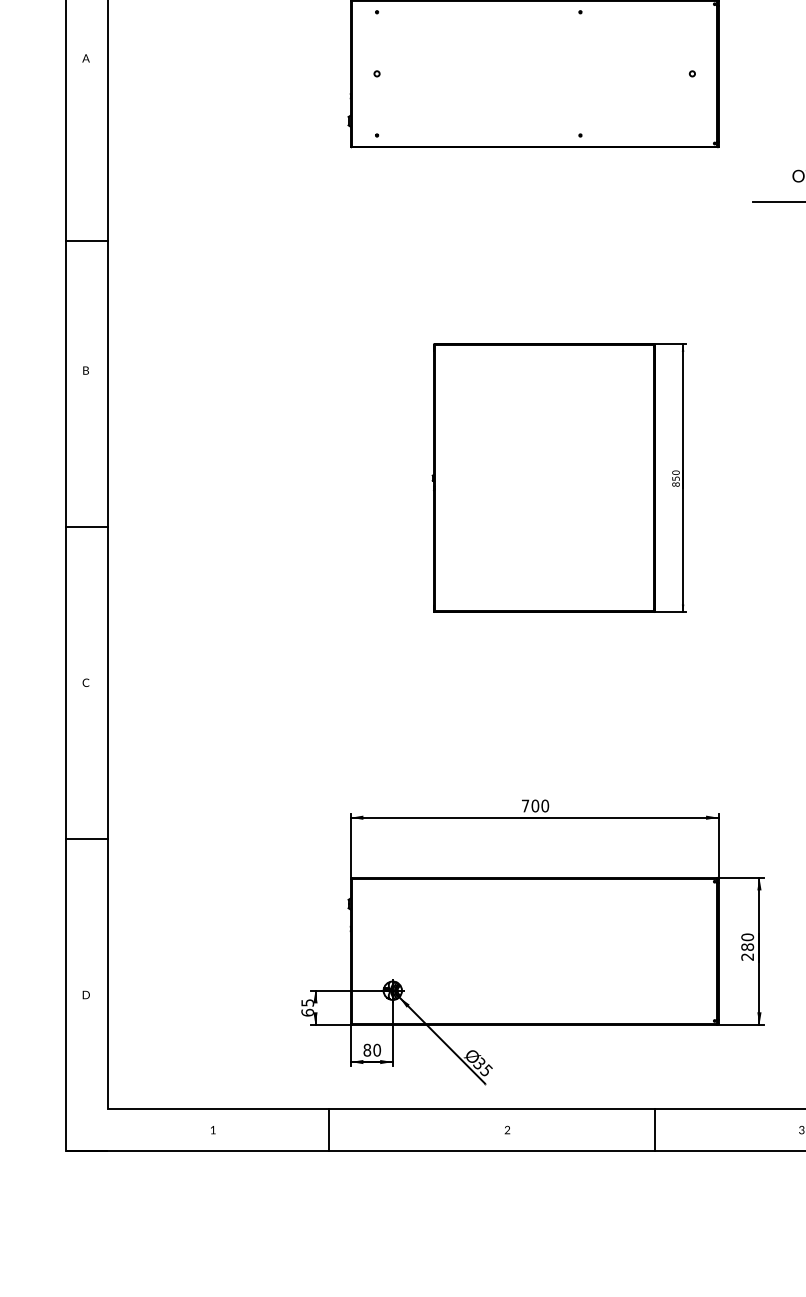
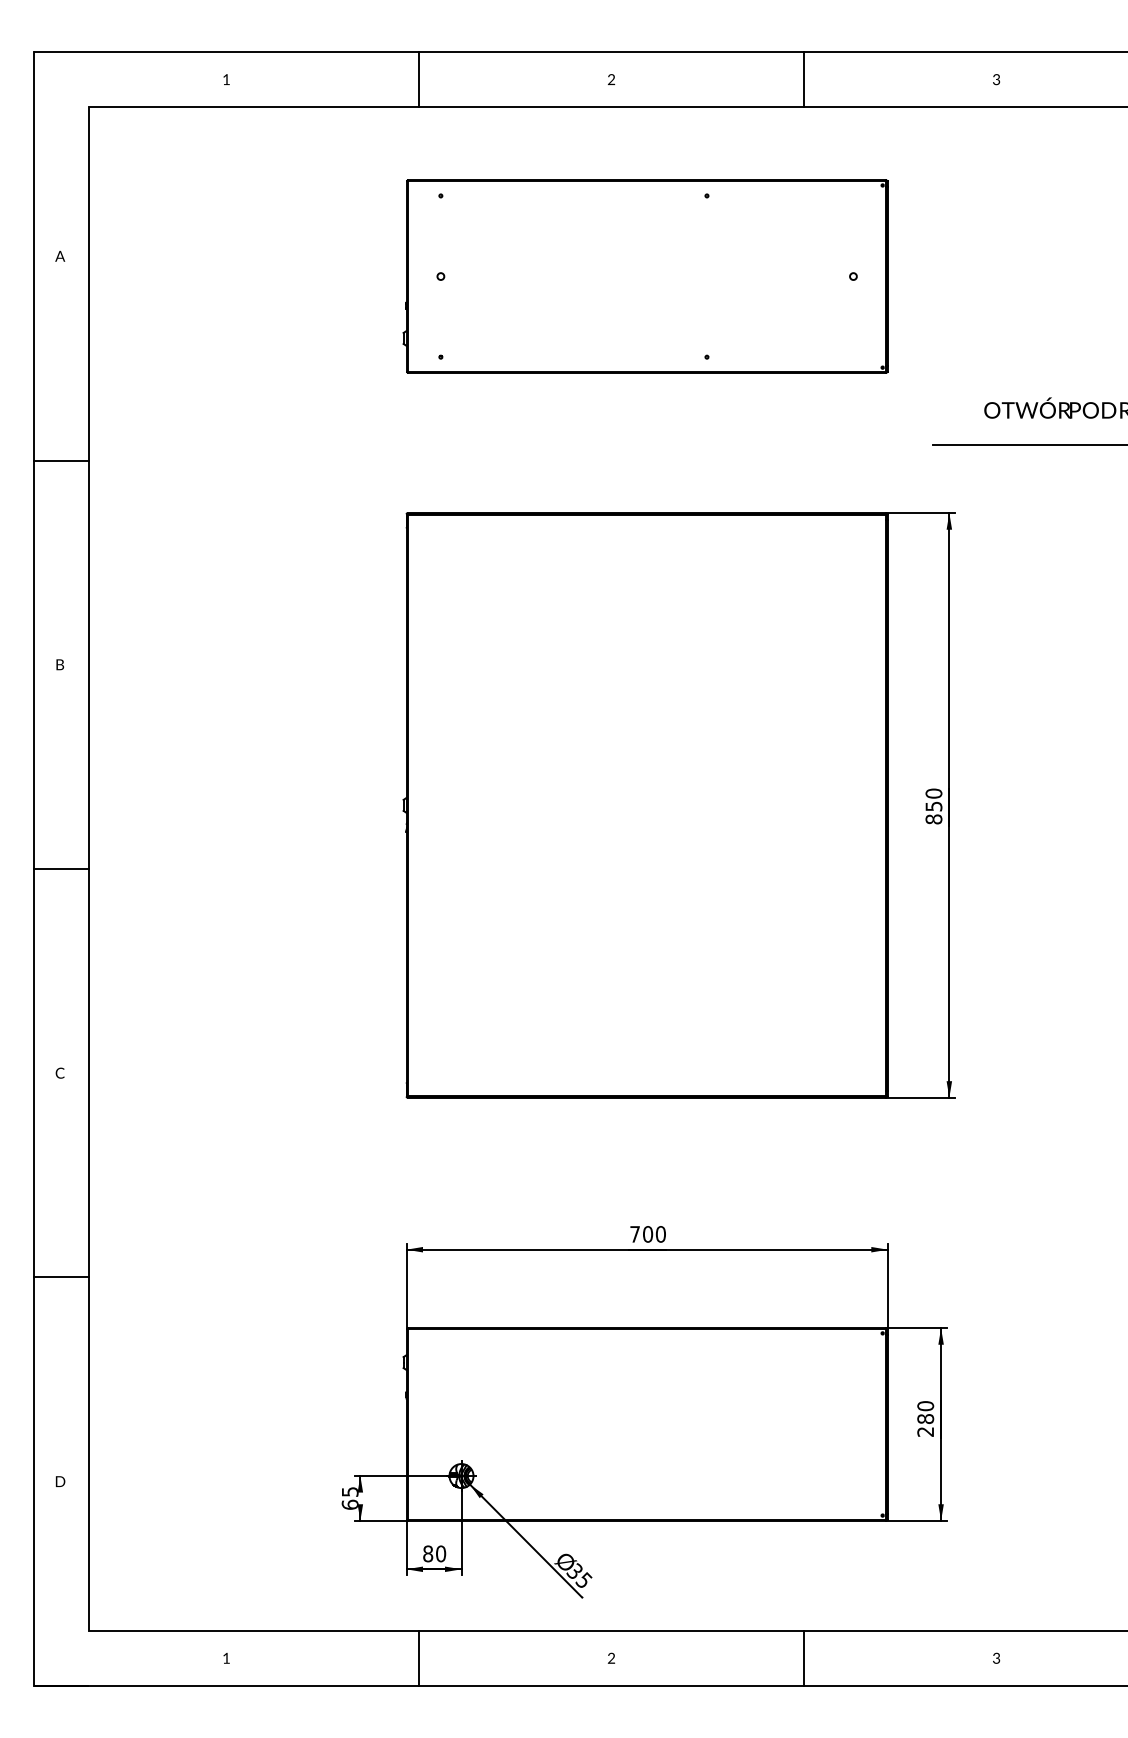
line: (86, 241) -> (60, 460), moved
part: (558, 478) -> (678, 805), size x1.67
line: (328, 1129) -> (418, 1657), moved

